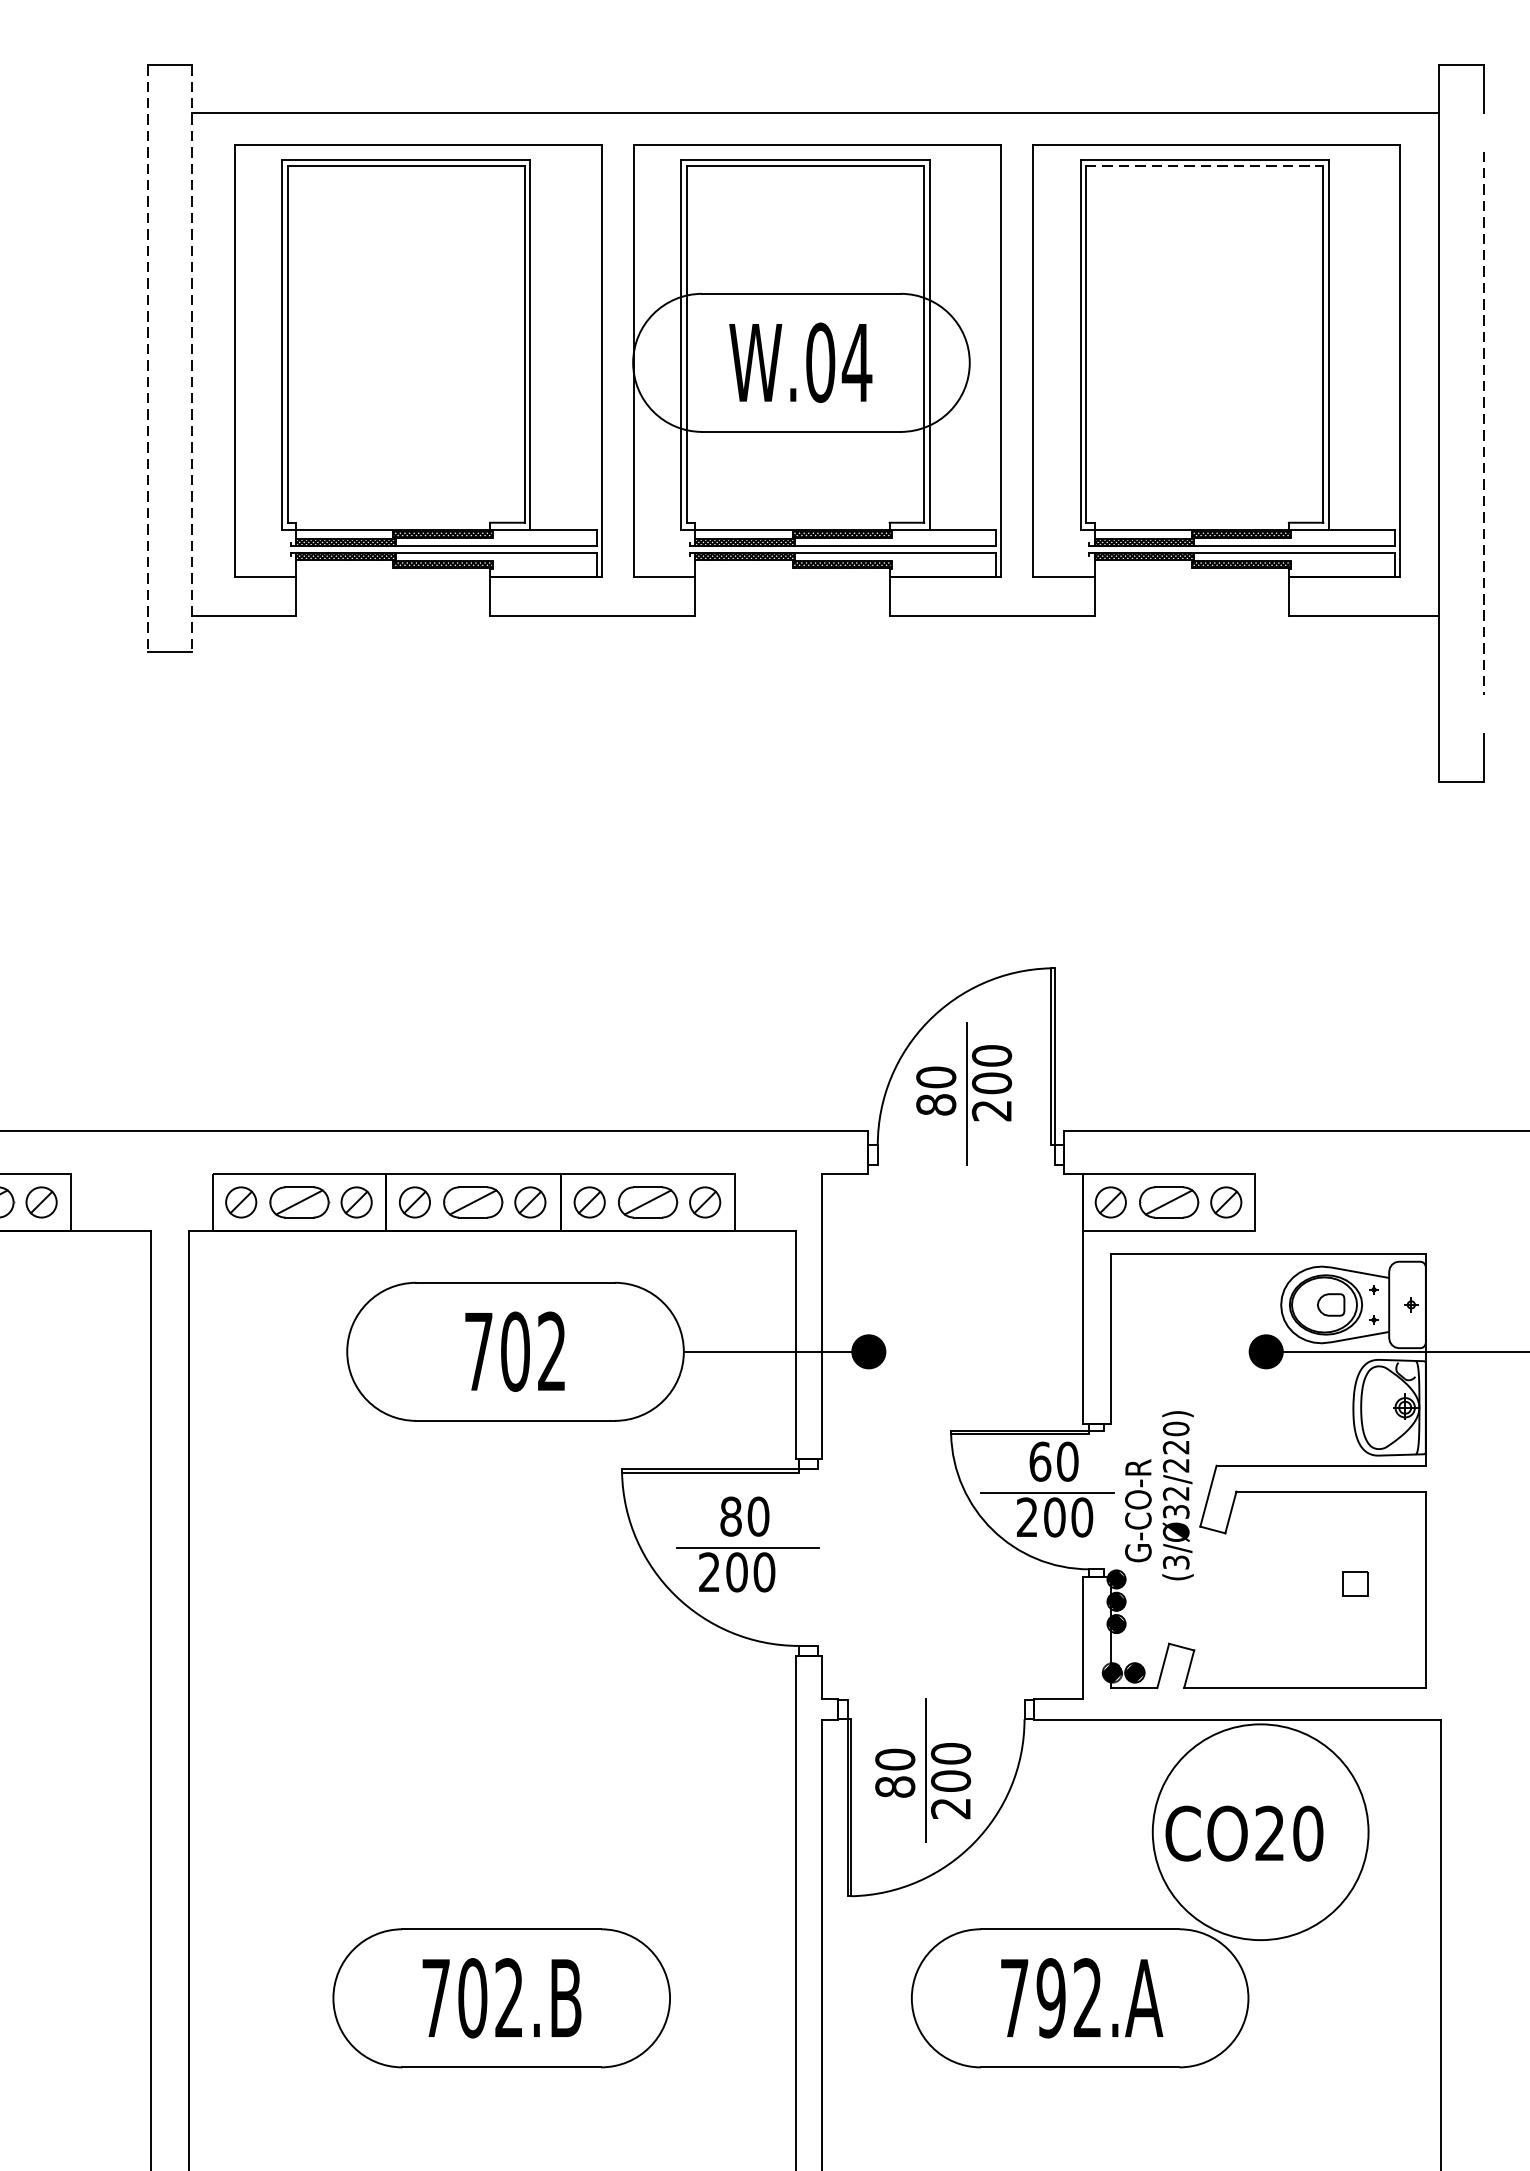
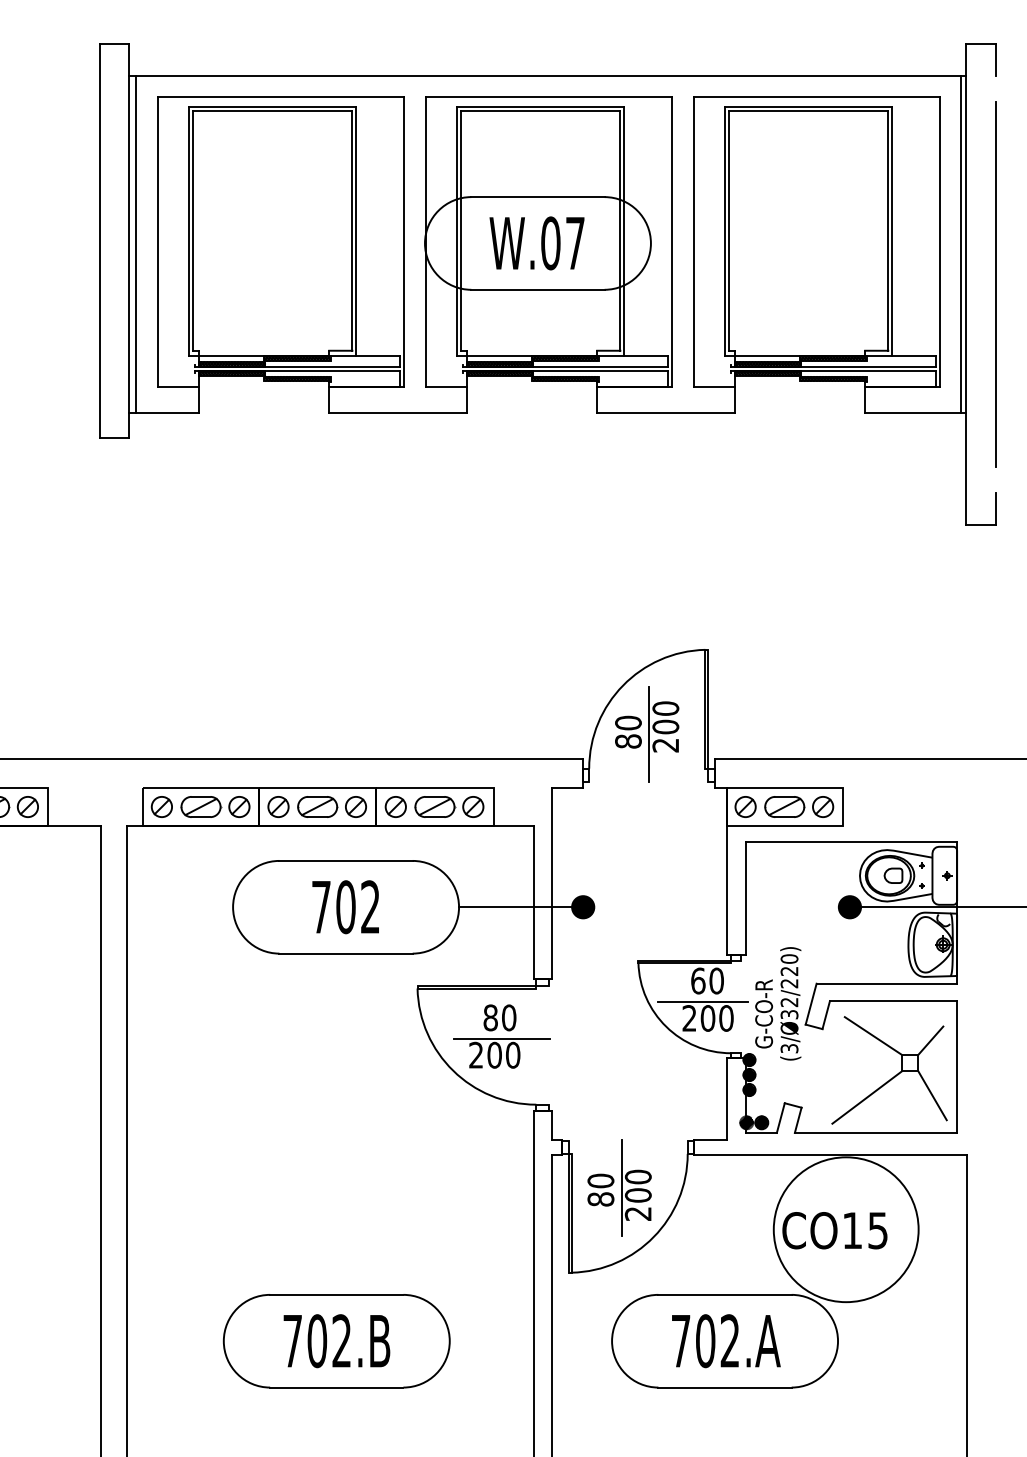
line: (1204, 166) -> (808, 111), dashed -> solid
line: (148, 358) -> (99, 240), dashed -> solid
line: (191, 358) -> (128, 240), dashed -> solid
text: (857, 362) -> (575, 243), W.04 -> W.07
line: (201, 364) -> (135, 244), added
line: (1432, 364) -> (961, 244), added
line: (1484, 424) -> (996, 284), dashed -> solid
line: (1299, 1542) -> (872, 1035), added
line: (1386, 1550) -> (930, 1040), added
line: (1389, 1632) -> (932, 1095), added
line: (1290, 1635) -> (866, 1097), added
text: (1289, 1833) -> (865, 1230), CO20 -> CO15
text: (1051, 1998) -> (705, 1341), 792.A -> 702.A

